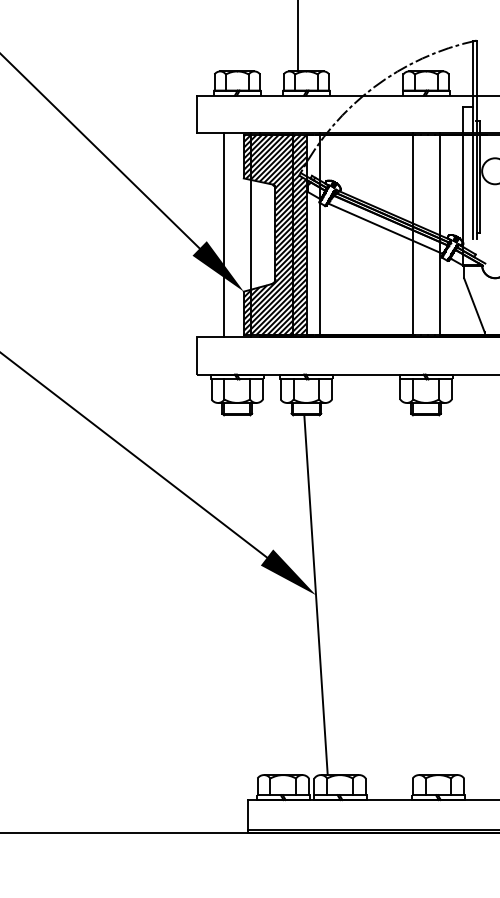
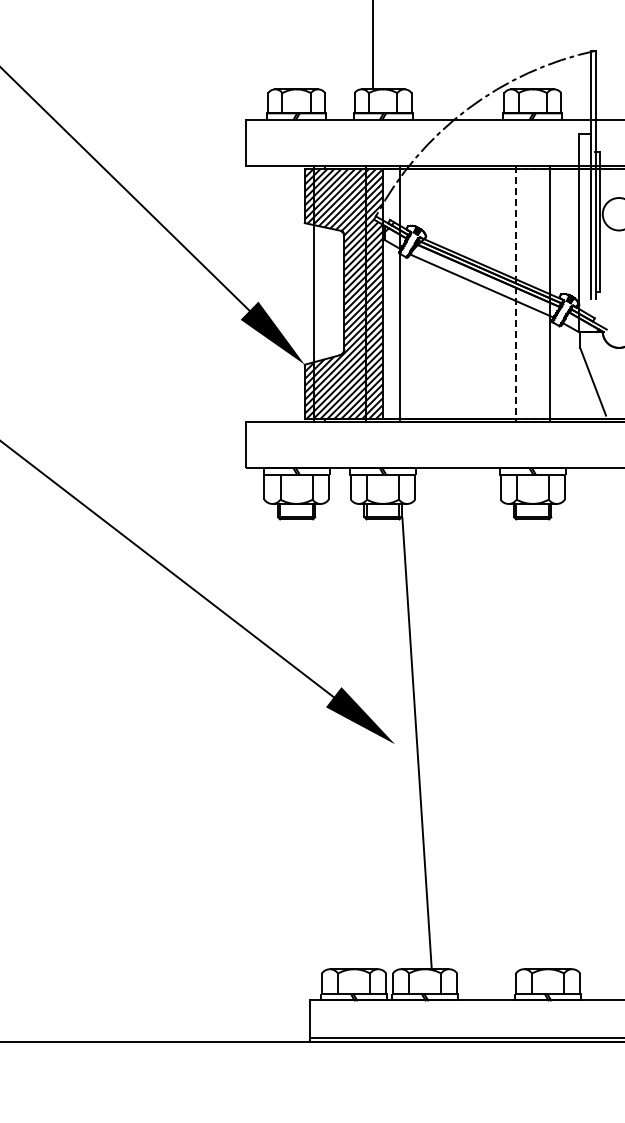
line: (223, 234) -> (279, 293), removed
line: (412, 234) -> (515, 293), solid -> dashed
line: (315, 595) -> (416, 743), moved

